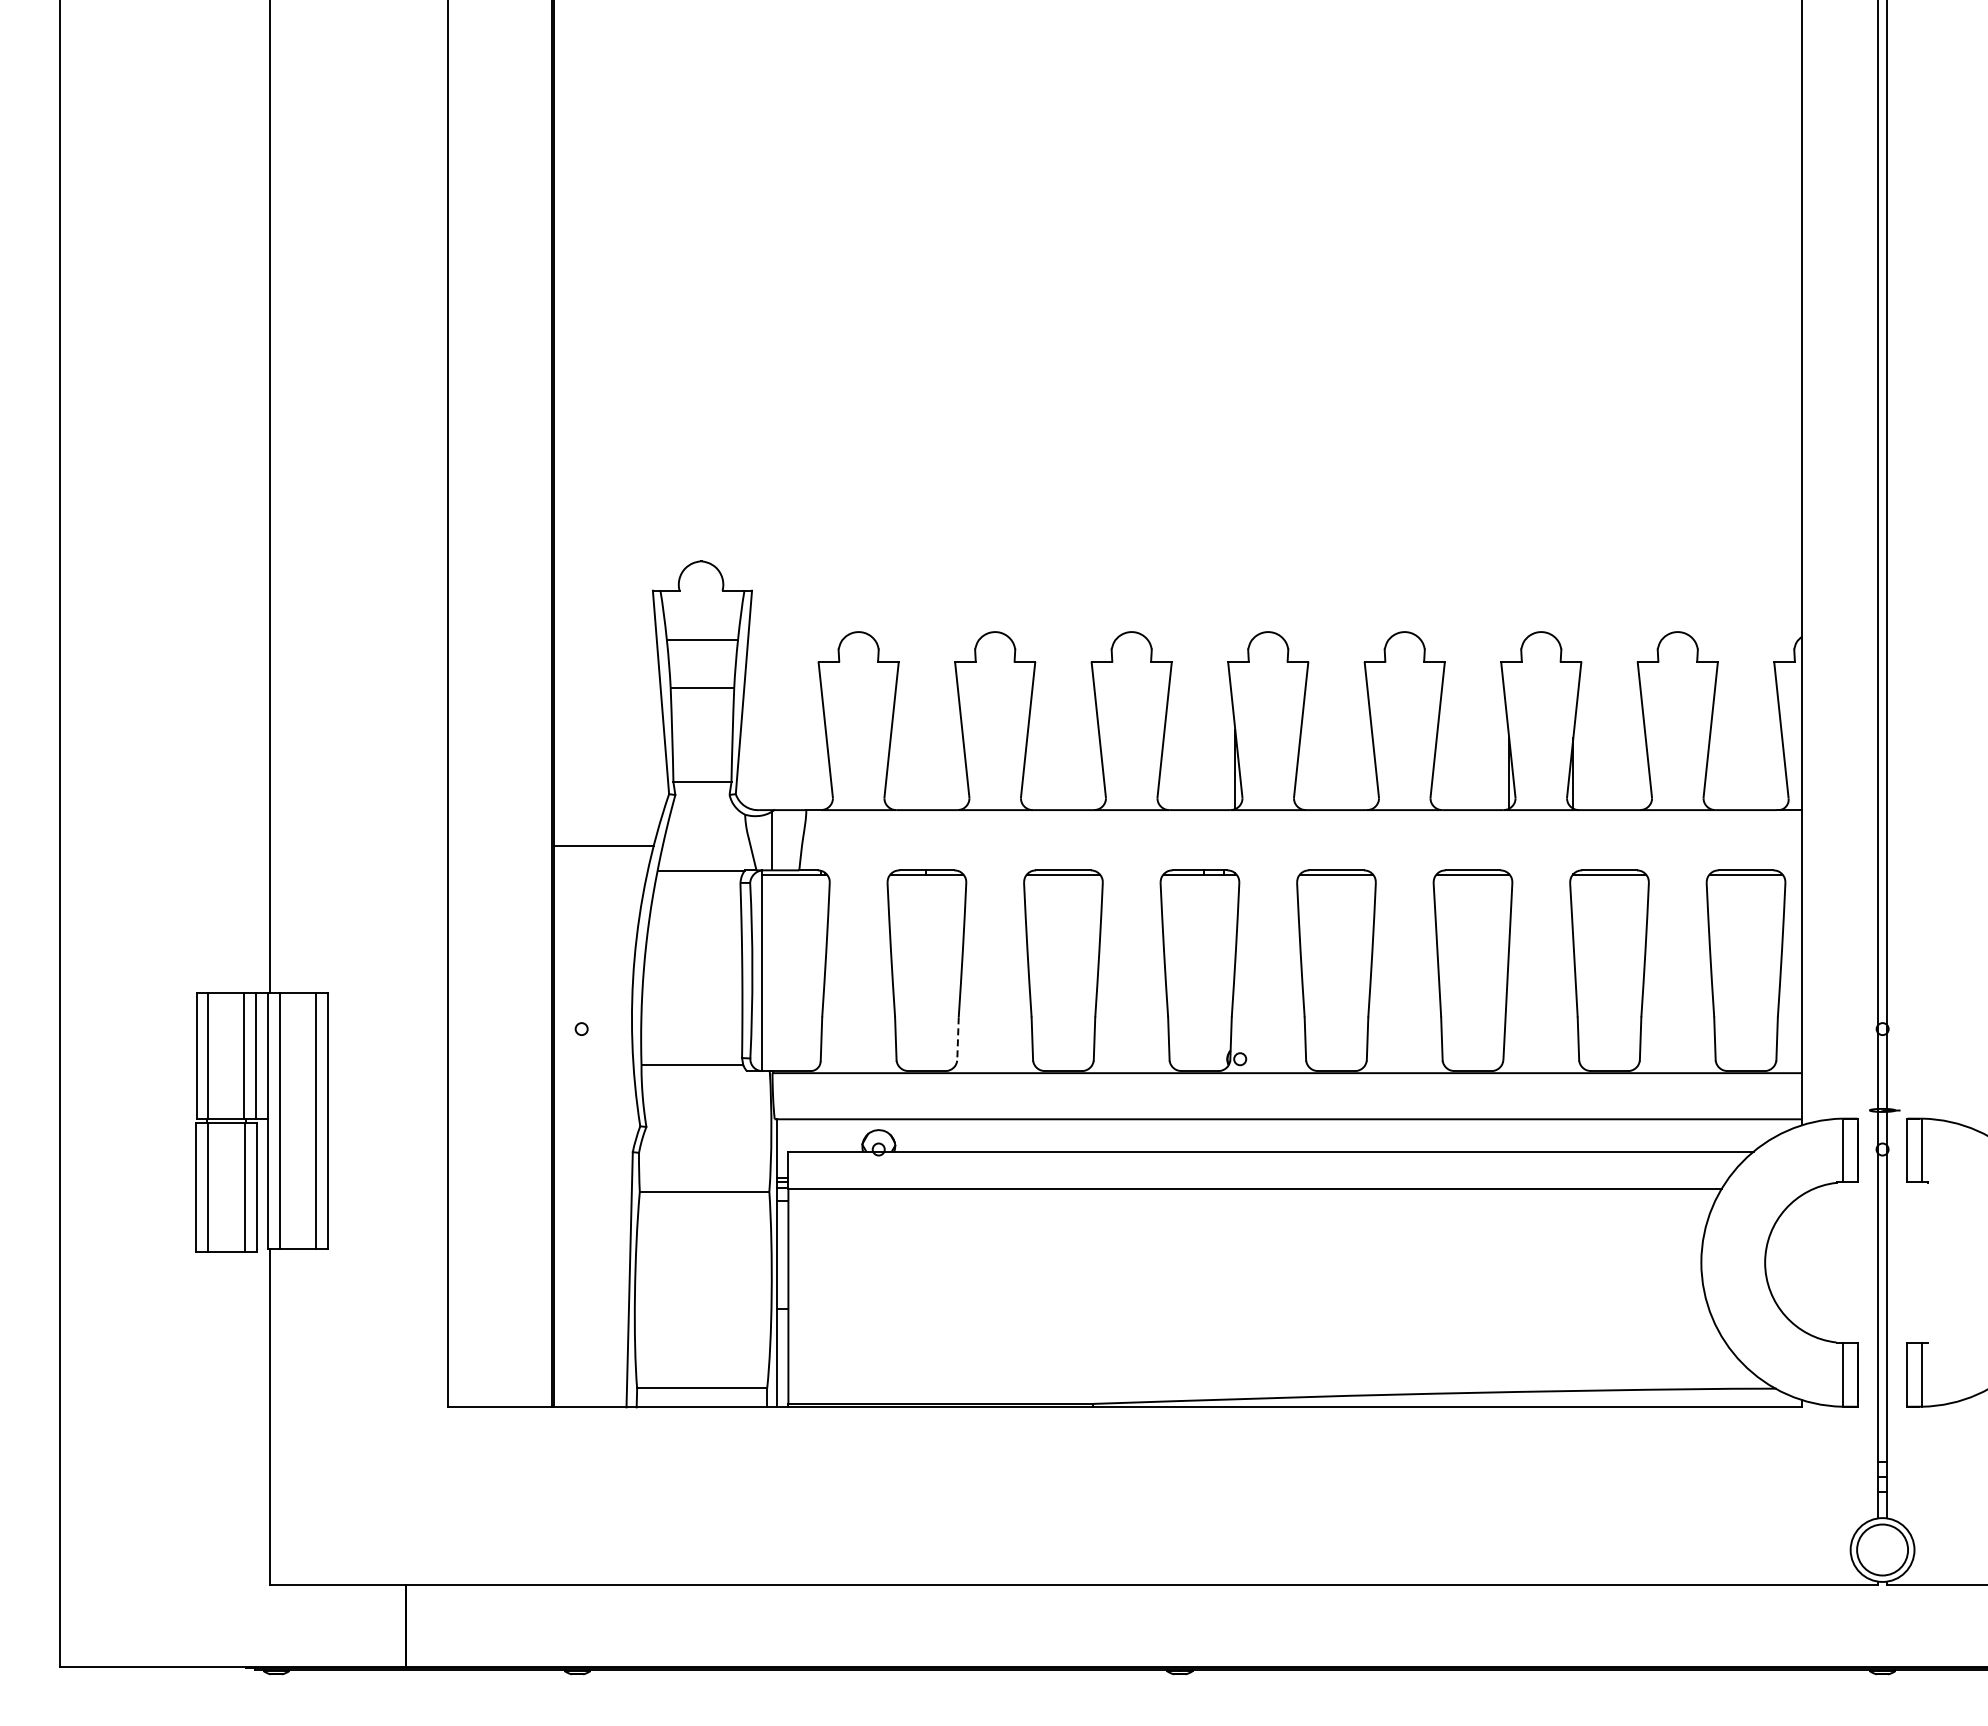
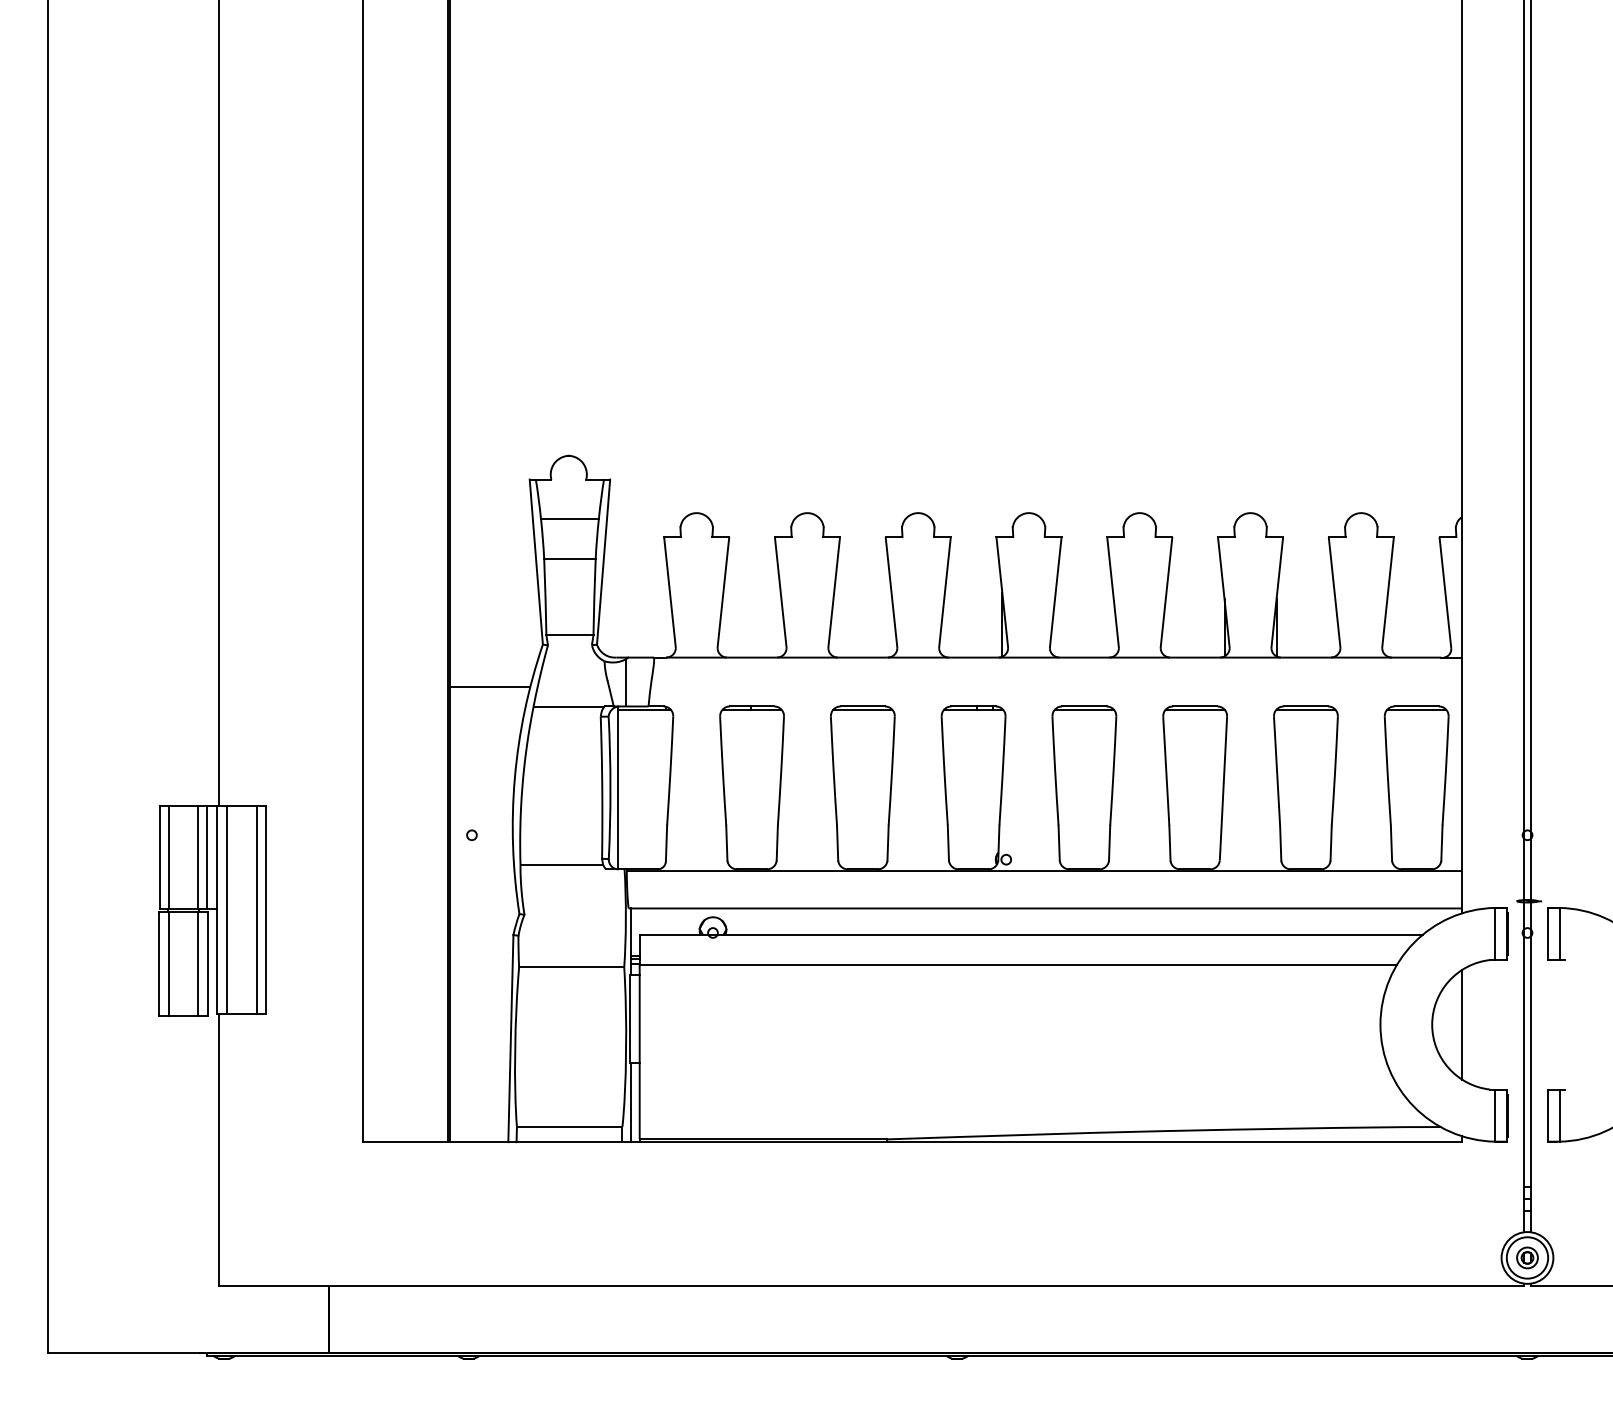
line: (958, 1039) -> (777, 843), dashed -> solid
line: (1801, 1262) -> (1461, 1024), added
part: (1882, 1549) -> (1527, 1257), added

